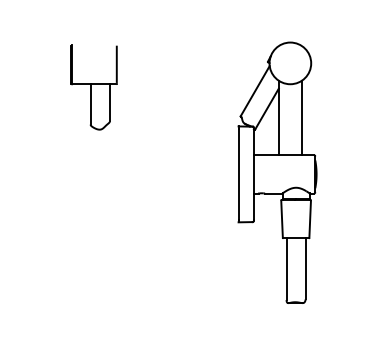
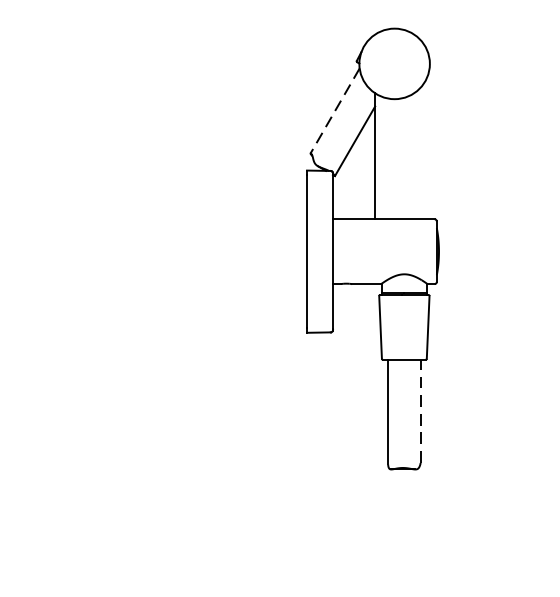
part: (93, 87) -> (61, 104), removed
line: (254, 91) -> (333, 111), solid -> dashed
line: (301, 117) -> (413, 155), removed
line: (305, 268) -> (420, 410), solid -> dashed

